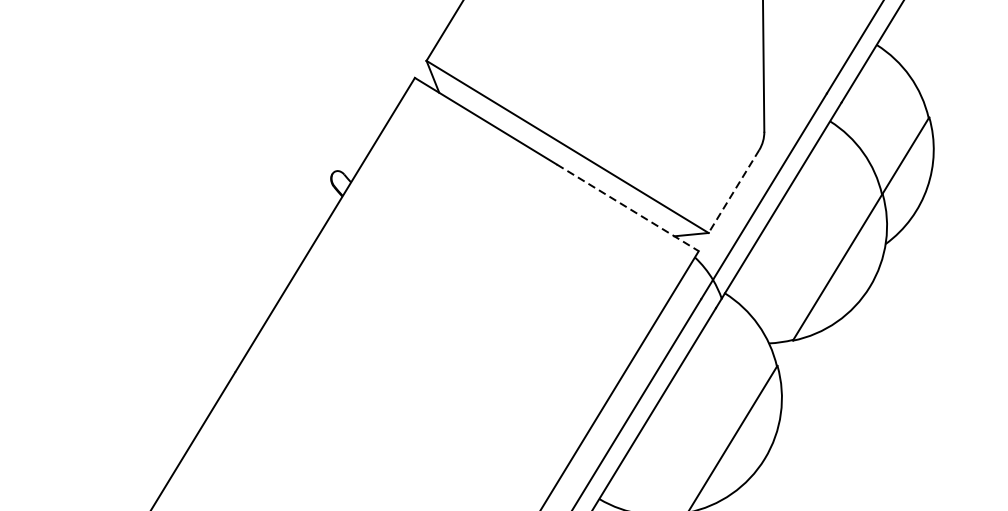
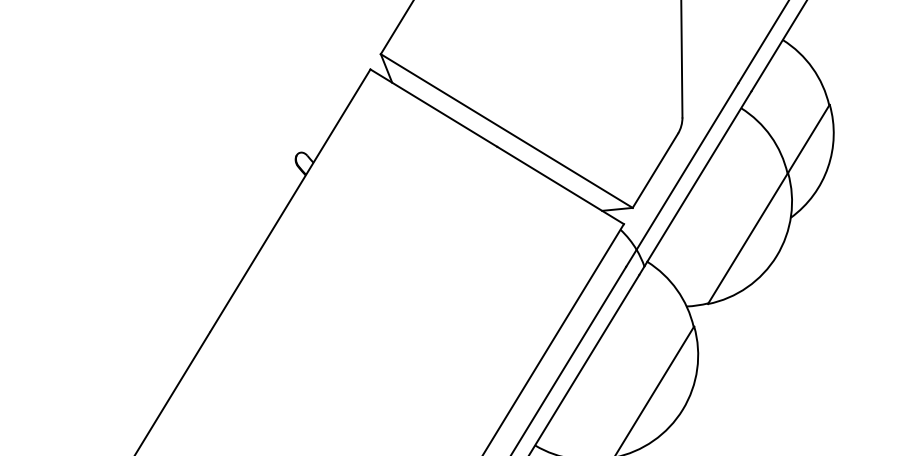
line: (734, 192) -> (655, 171), dashed -> solid
line: (628, 207) -> (561, 185), dashed -> solid

